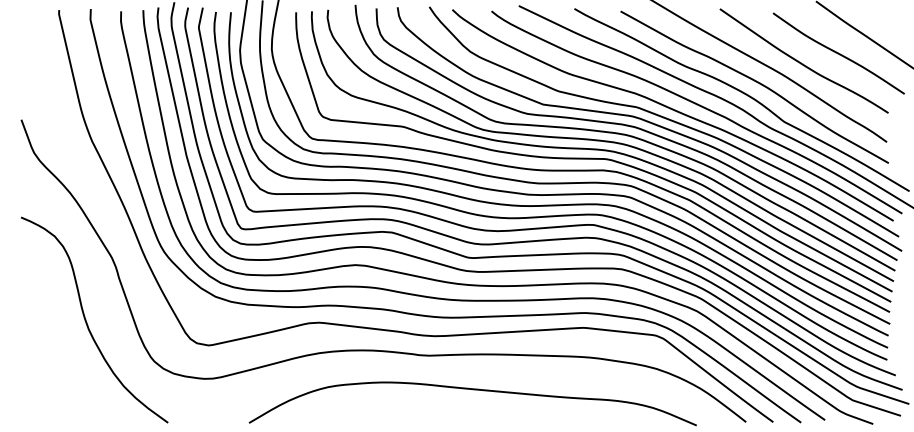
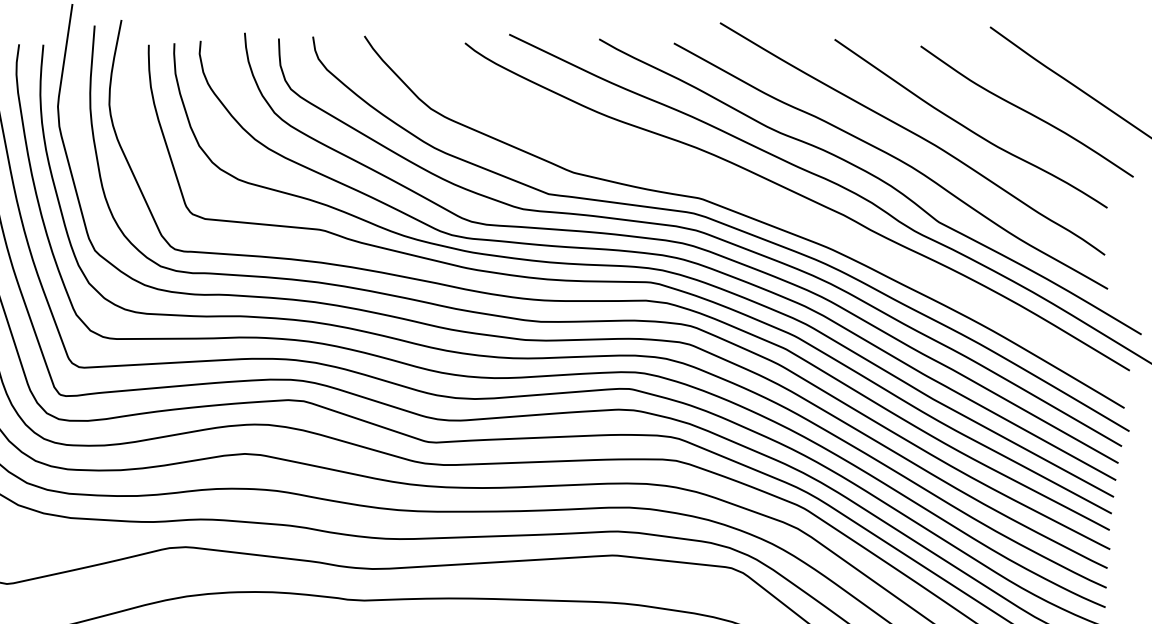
curve: (674, 111) -> (761, 205), removed

